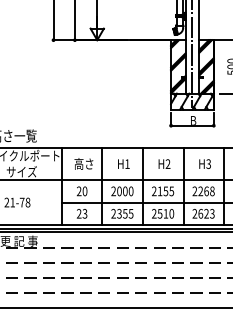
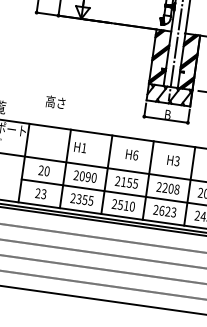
text: (83, 163) -> (55, 101), moved
text: (123, 163) -> (80, 146), moved
text: (167, 163) -> (135, 154), H2 -> H6
text: (206, 190) -> (171, 187), 2268 -> 2208
text: (125, 191) -> (88, 177), 2000 -> 2090

